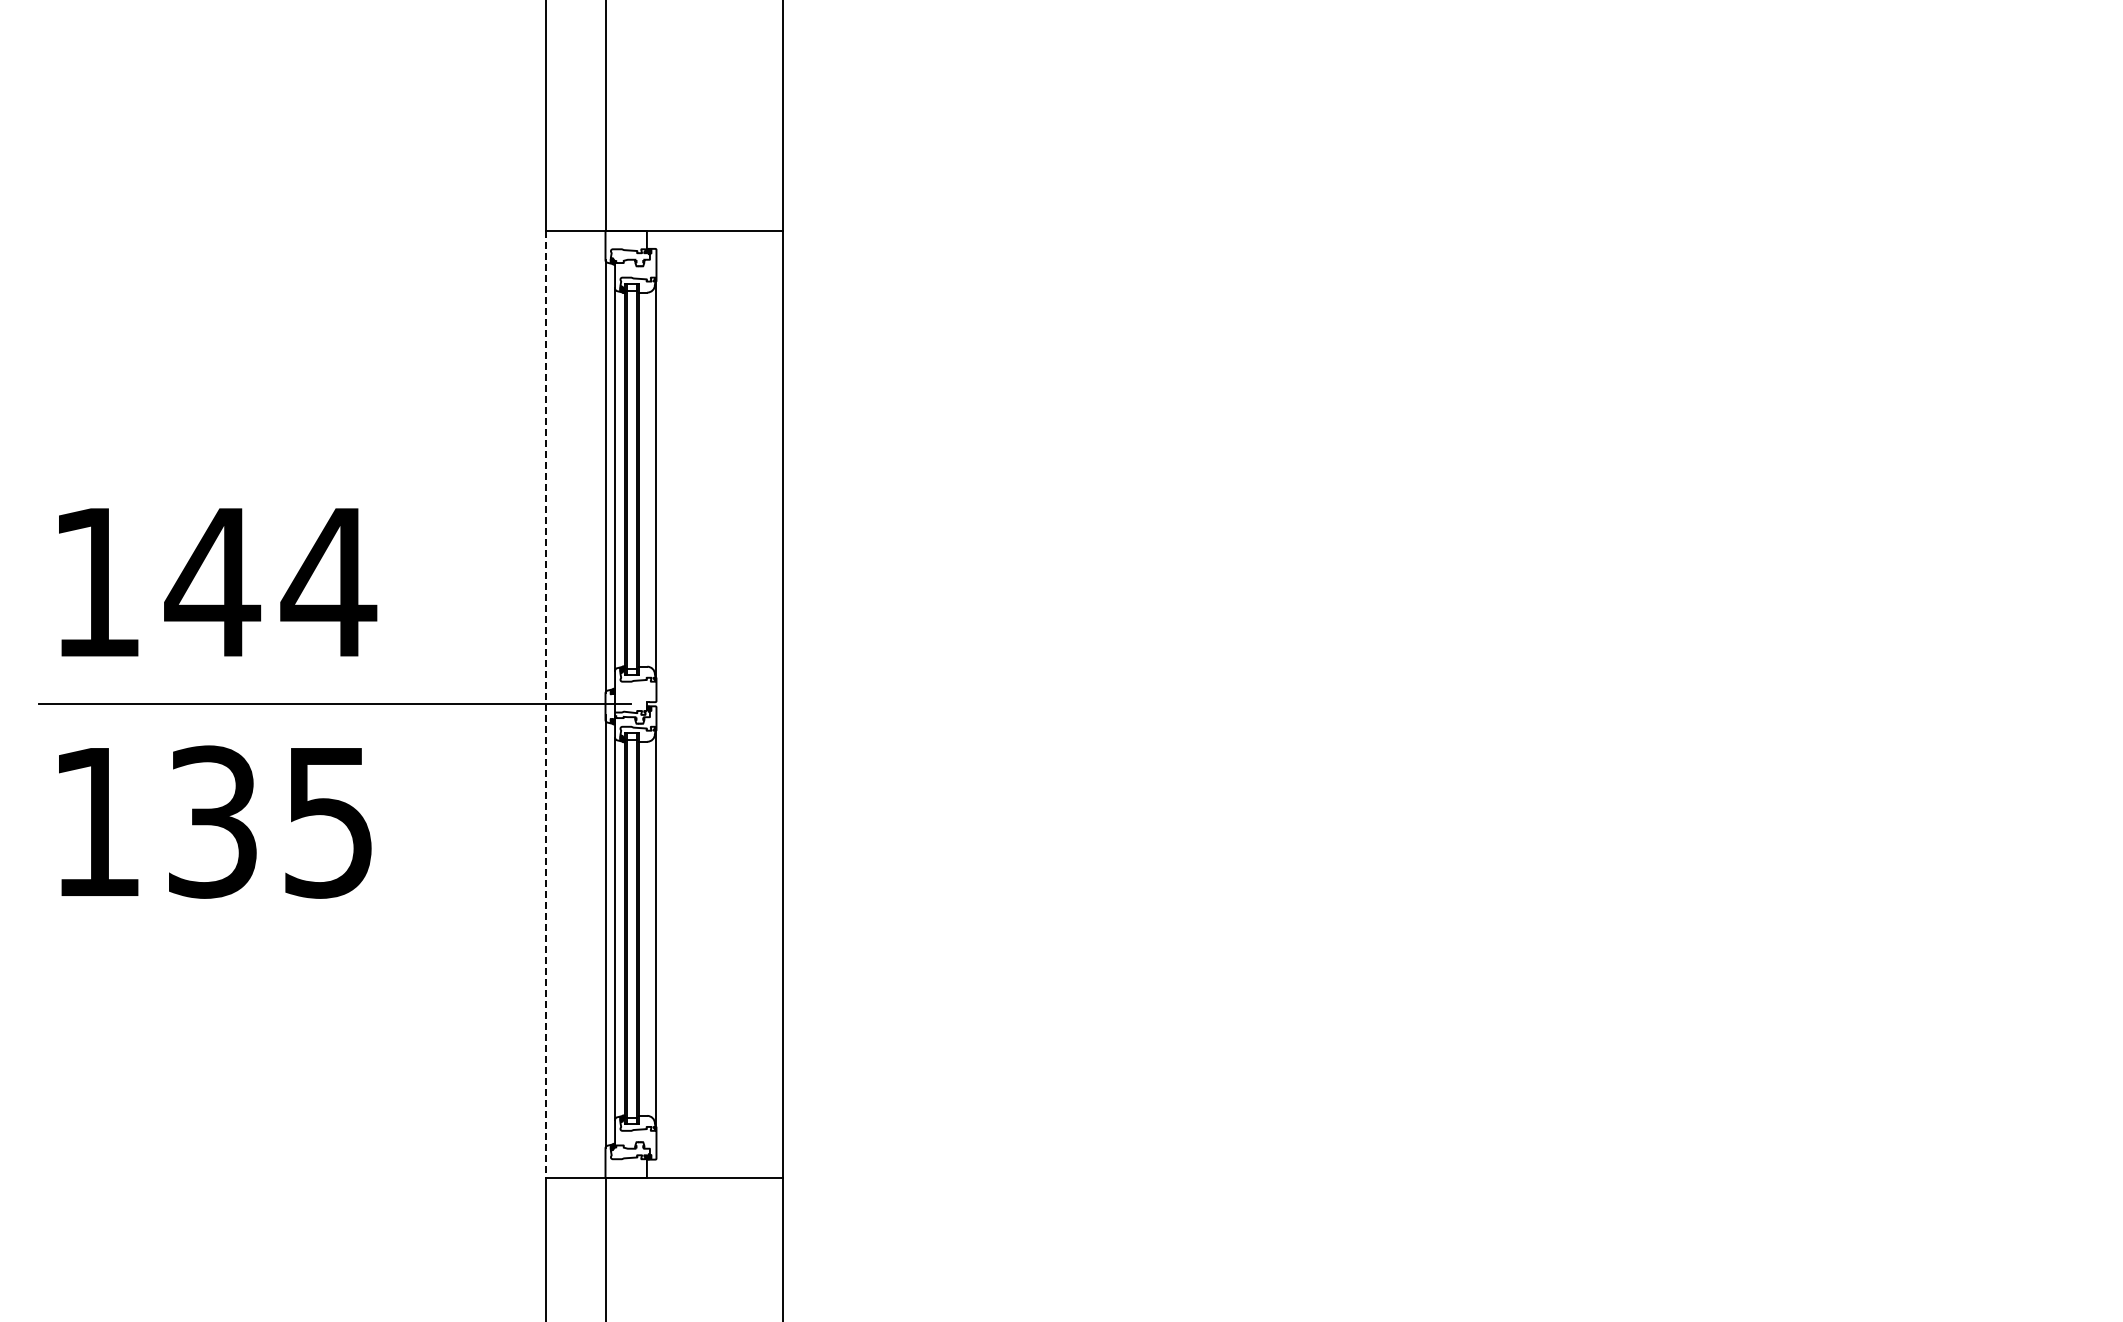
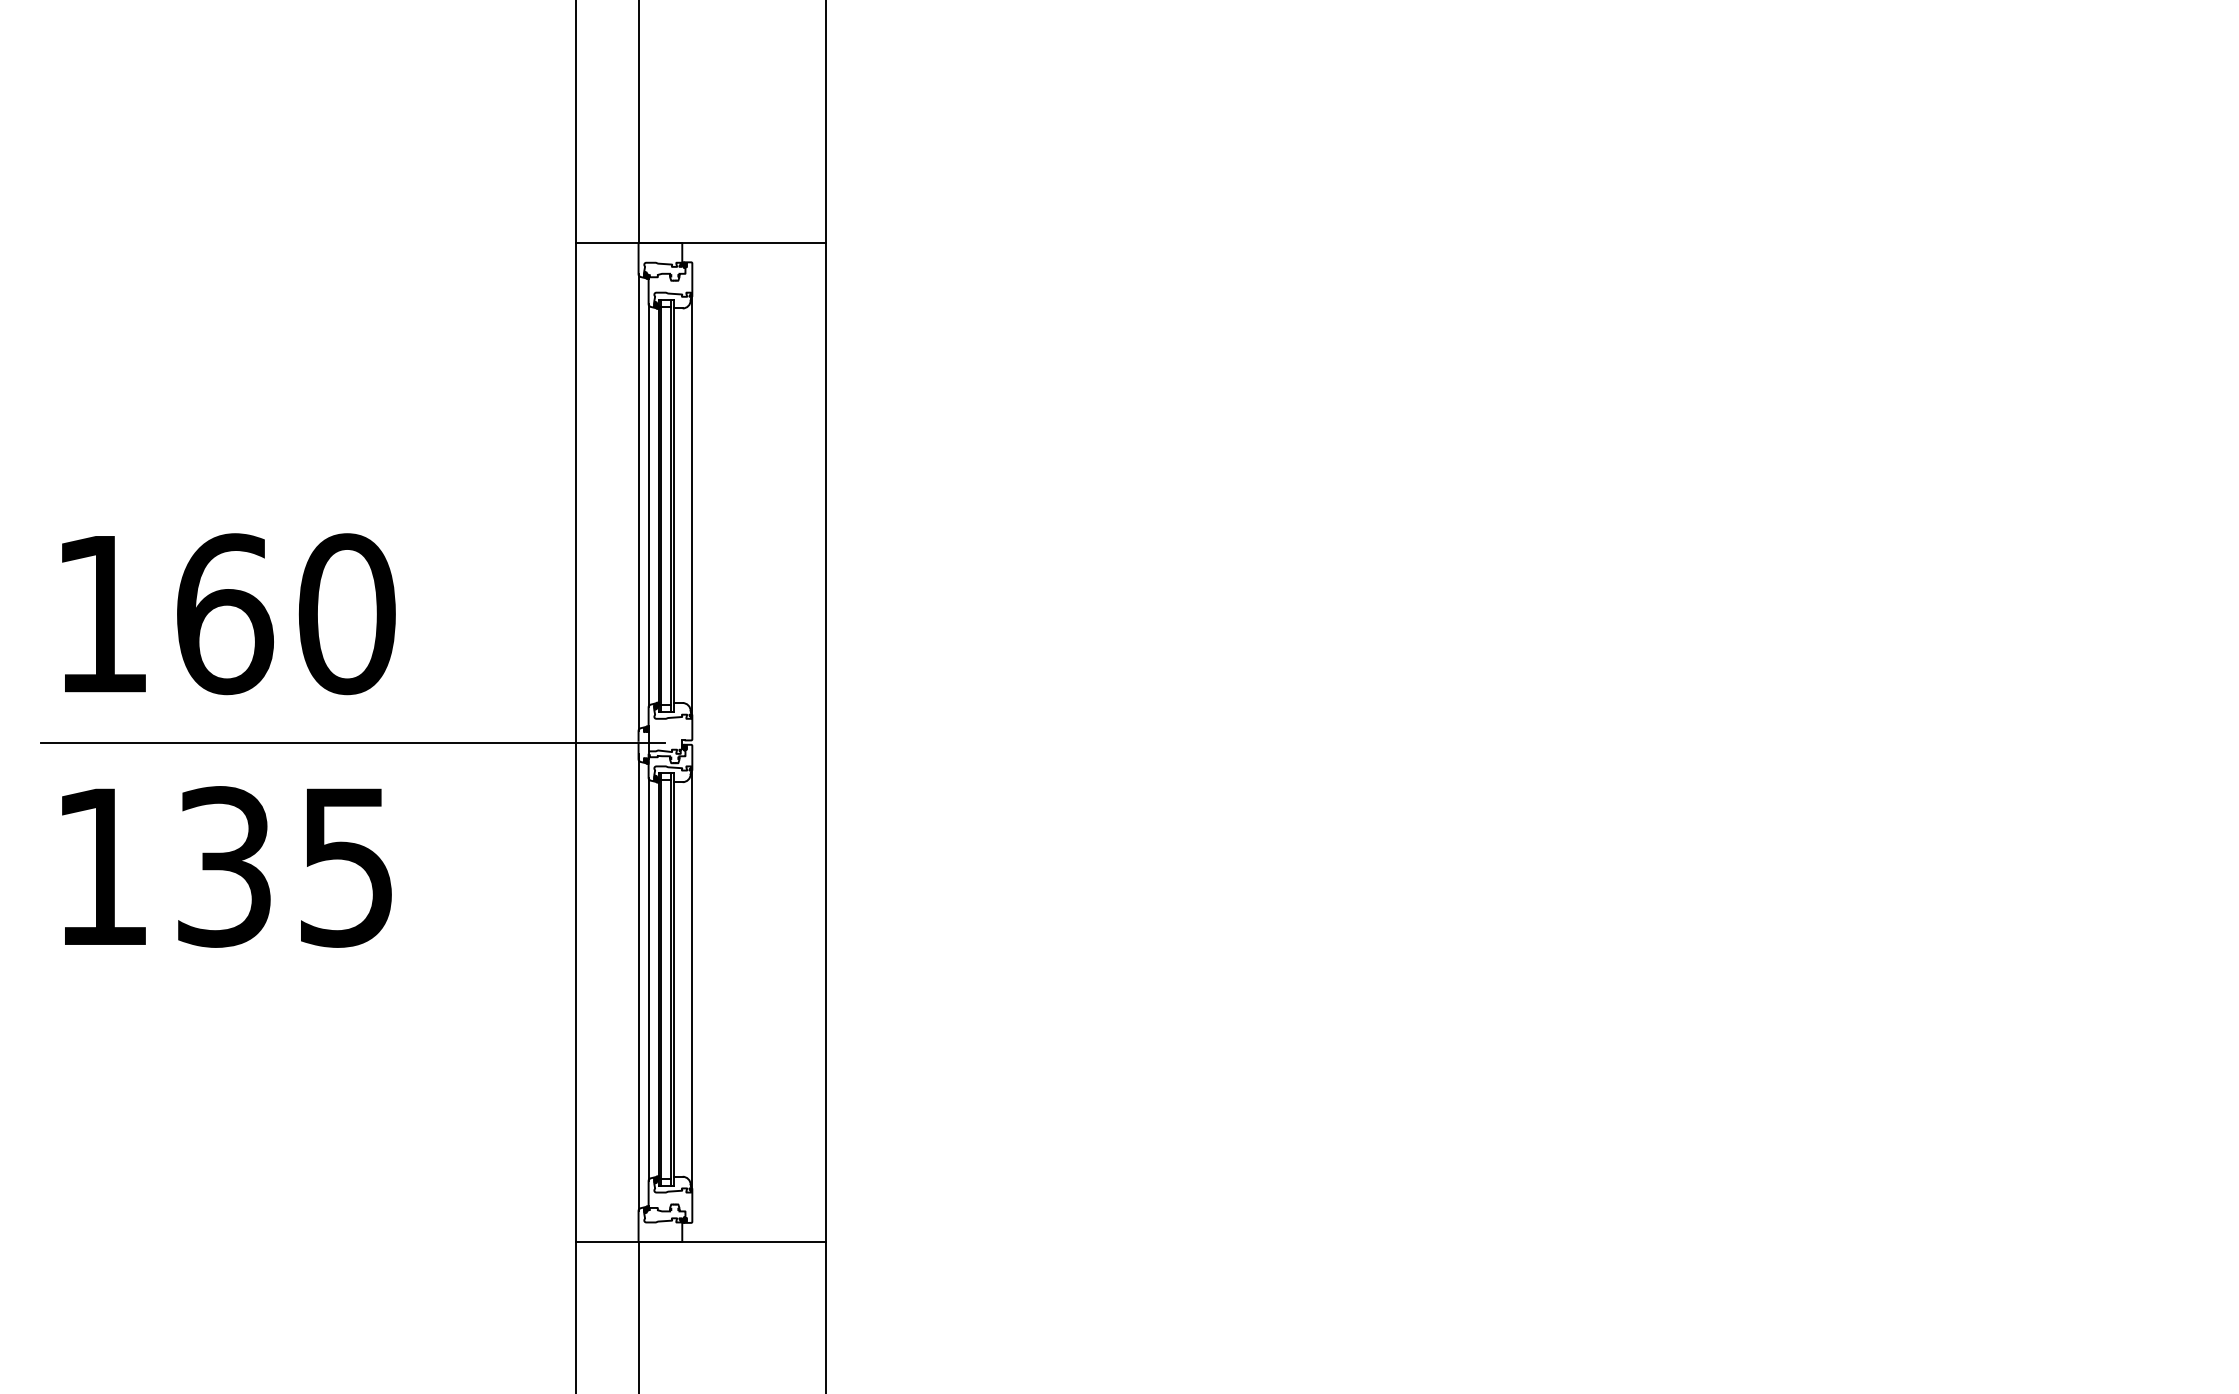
text: (270, 582) -> (285, 614), 144 -> 160
line: (546, 704) -> (576, 742), dashed -> solid

